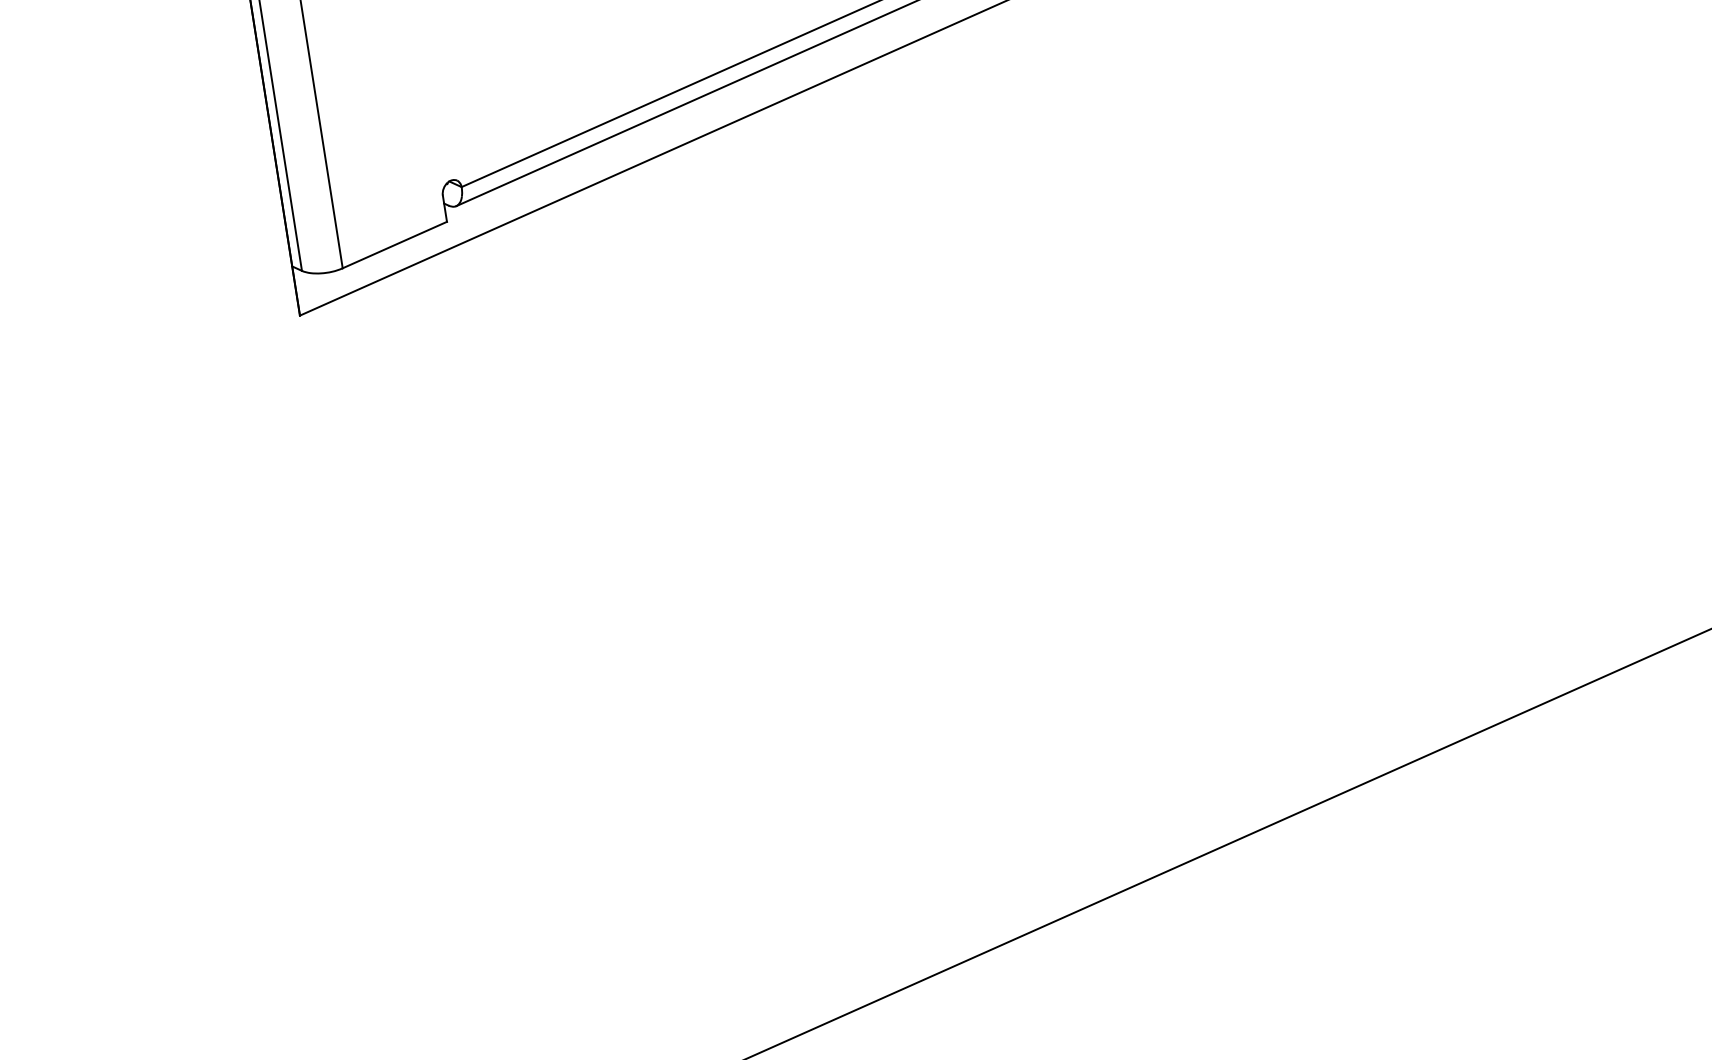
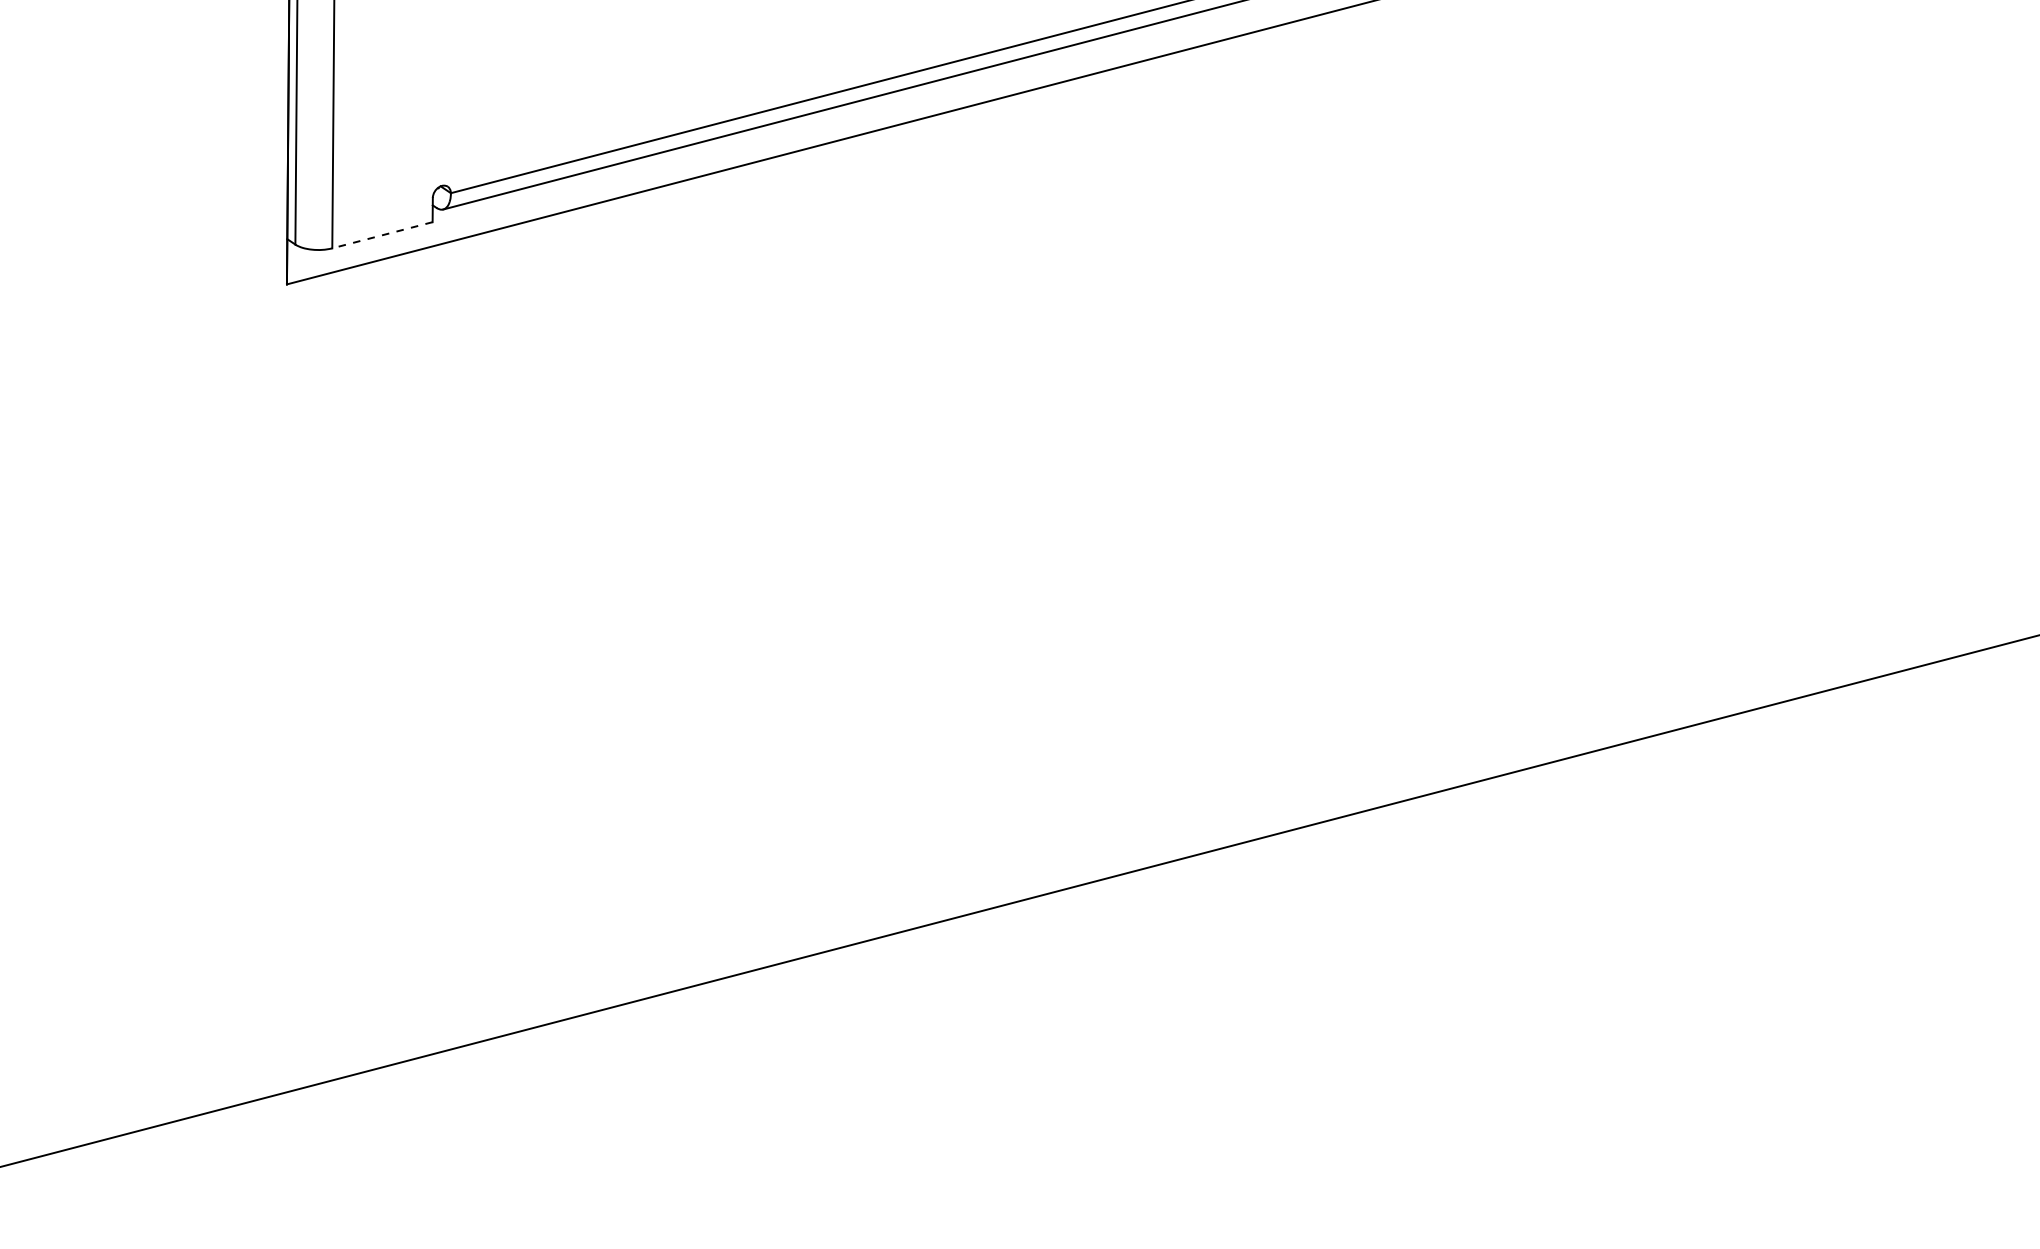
line: (394, 245) -> (382, 235), solid -> dashed

